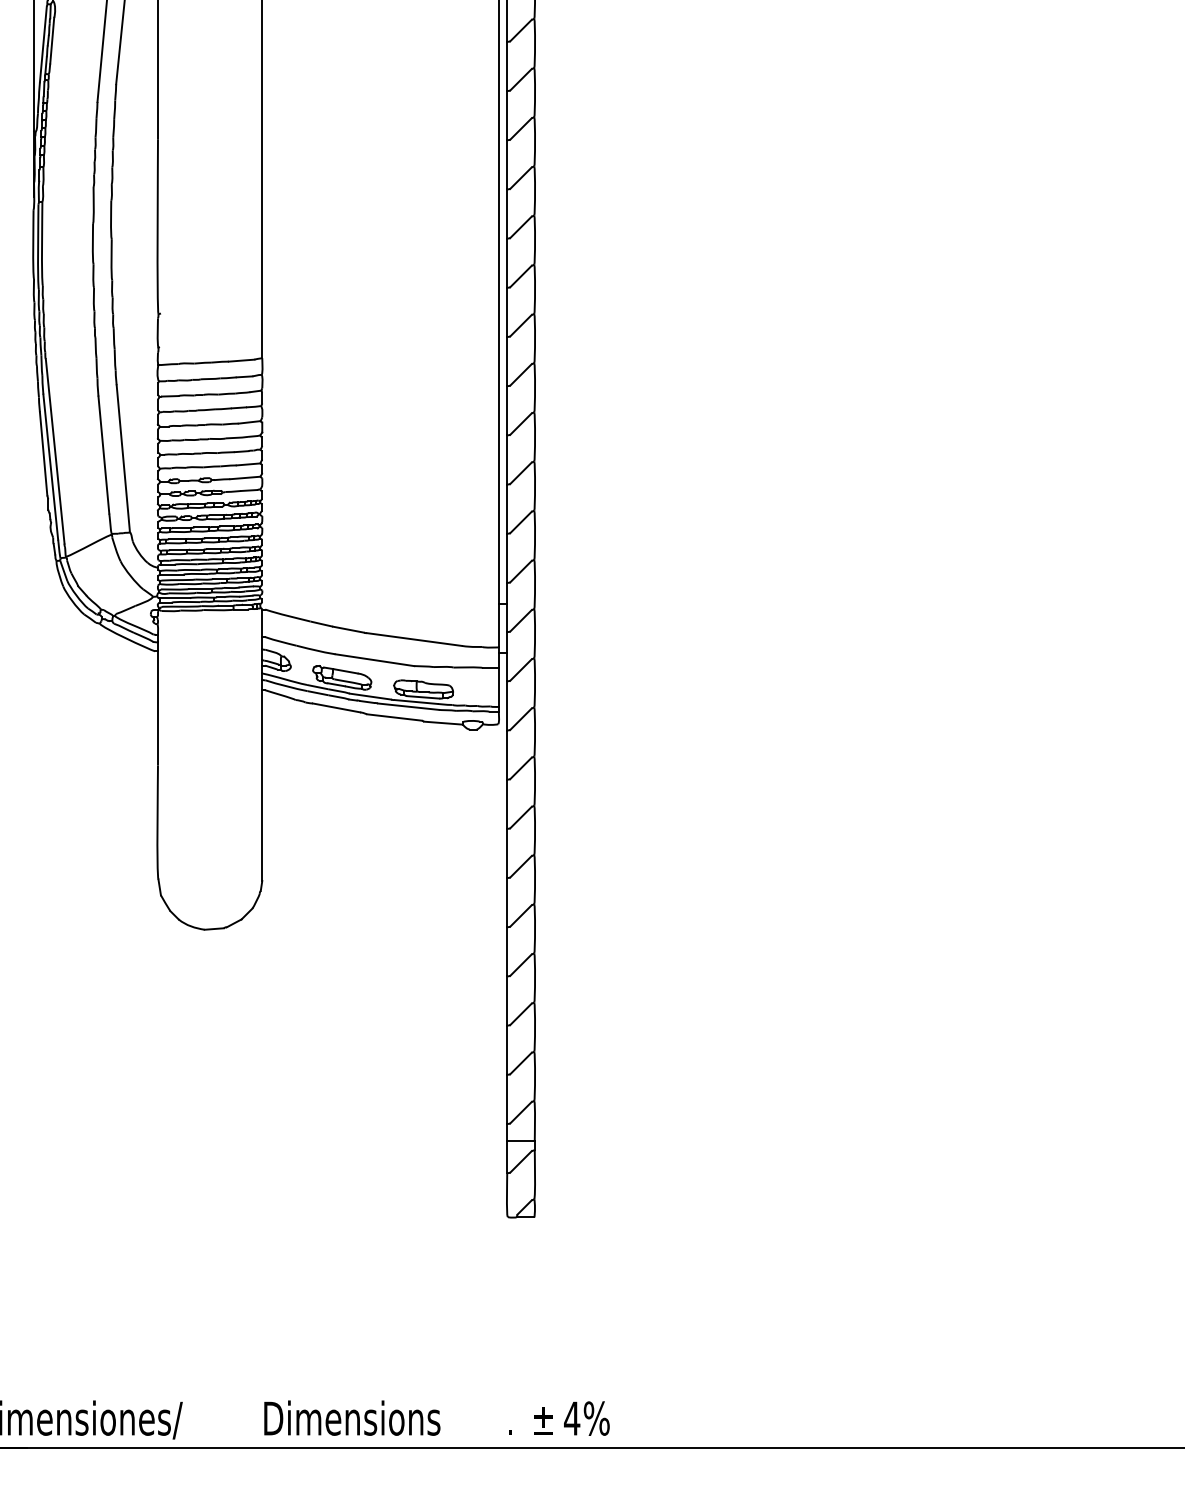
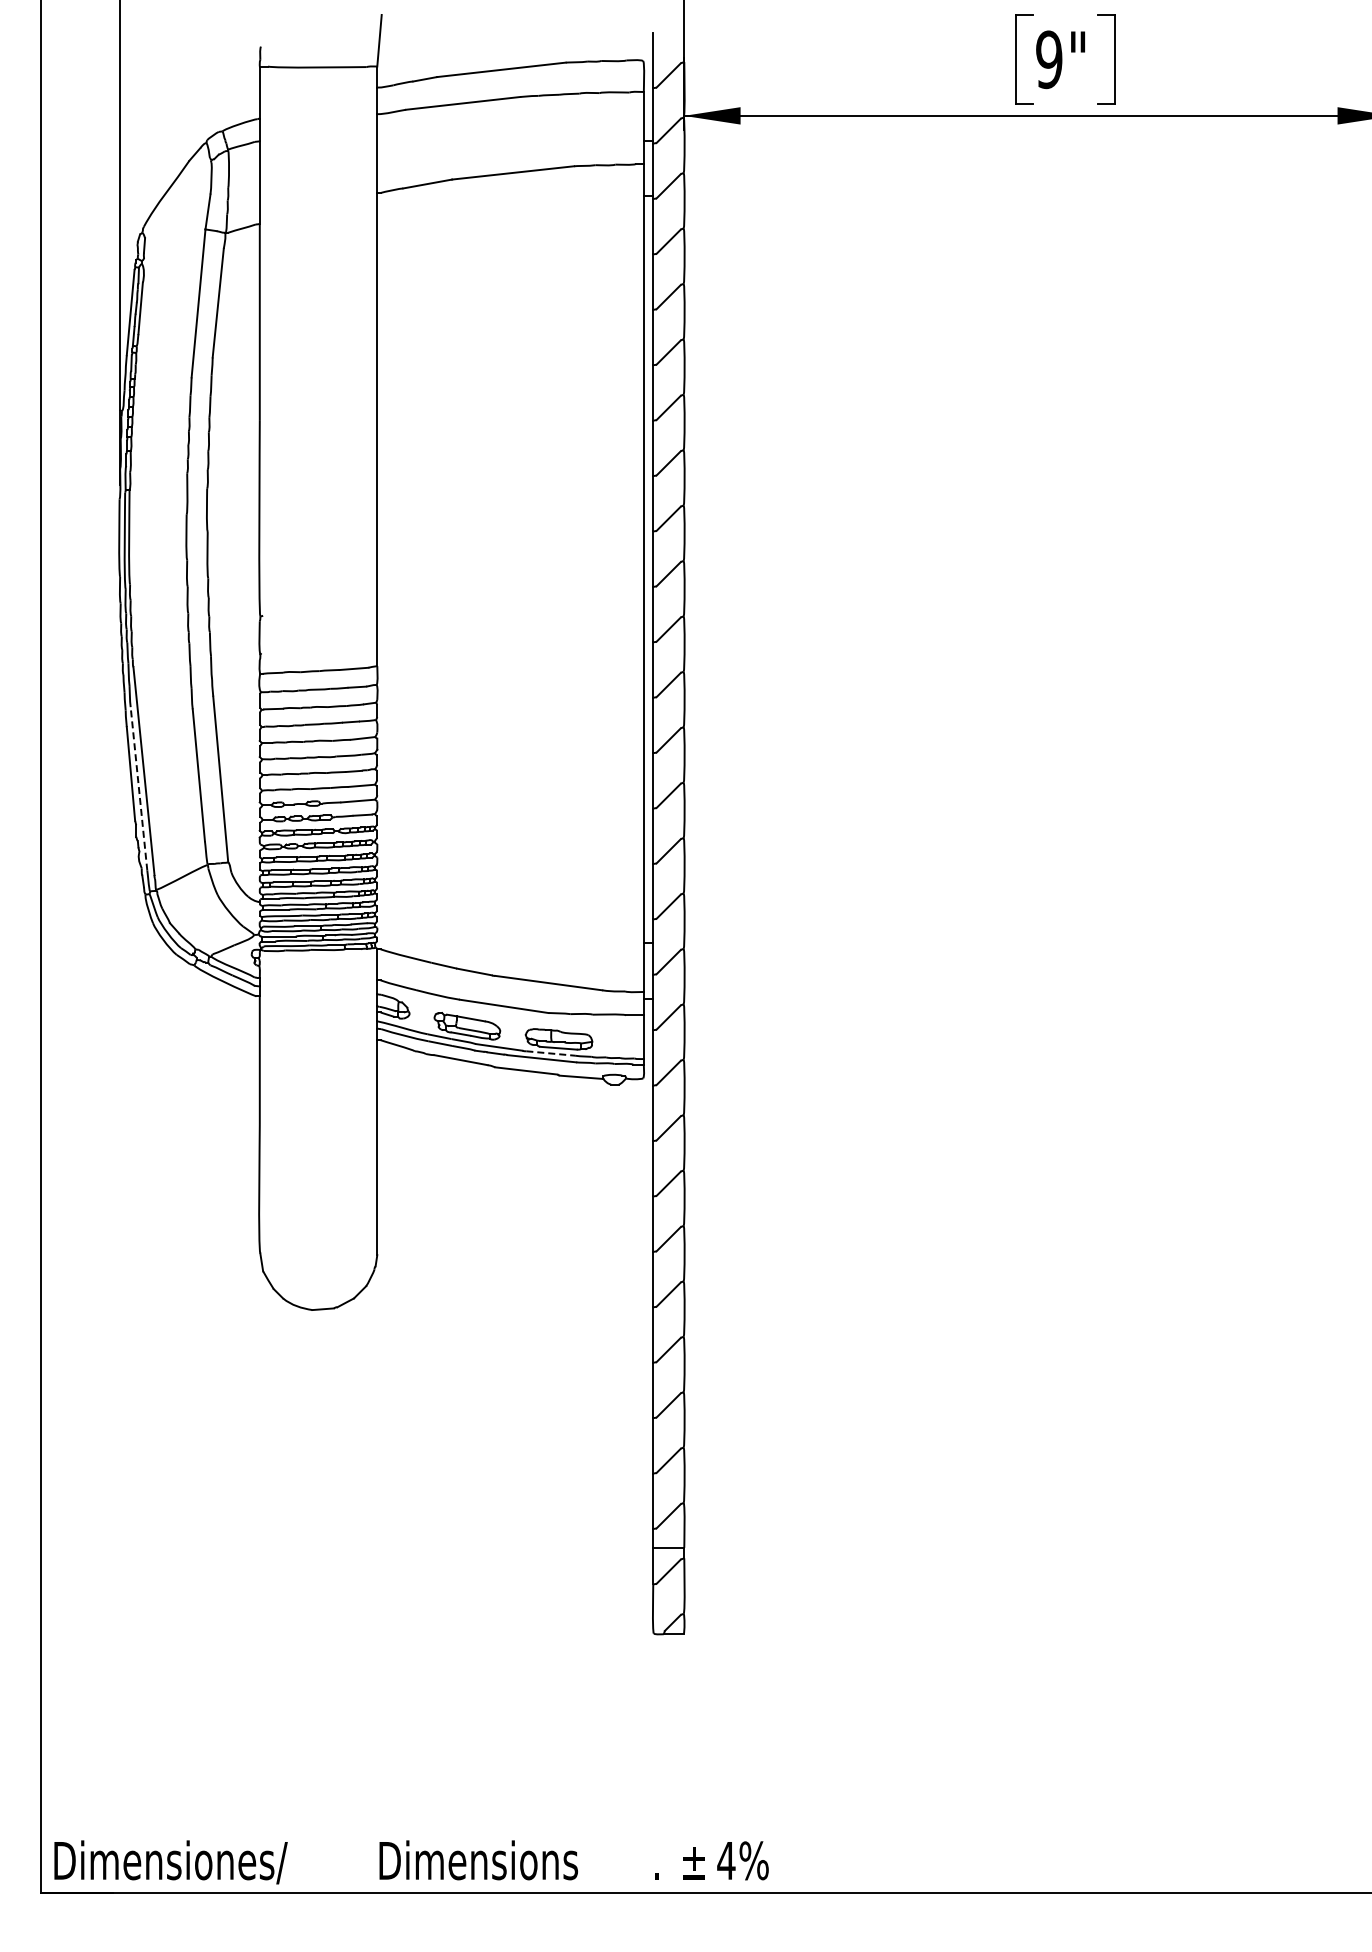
line: (50, 466) -> (138, 788), solid -> dashed
line: (416, 702) -> (551, 1053), solid -> dashed

